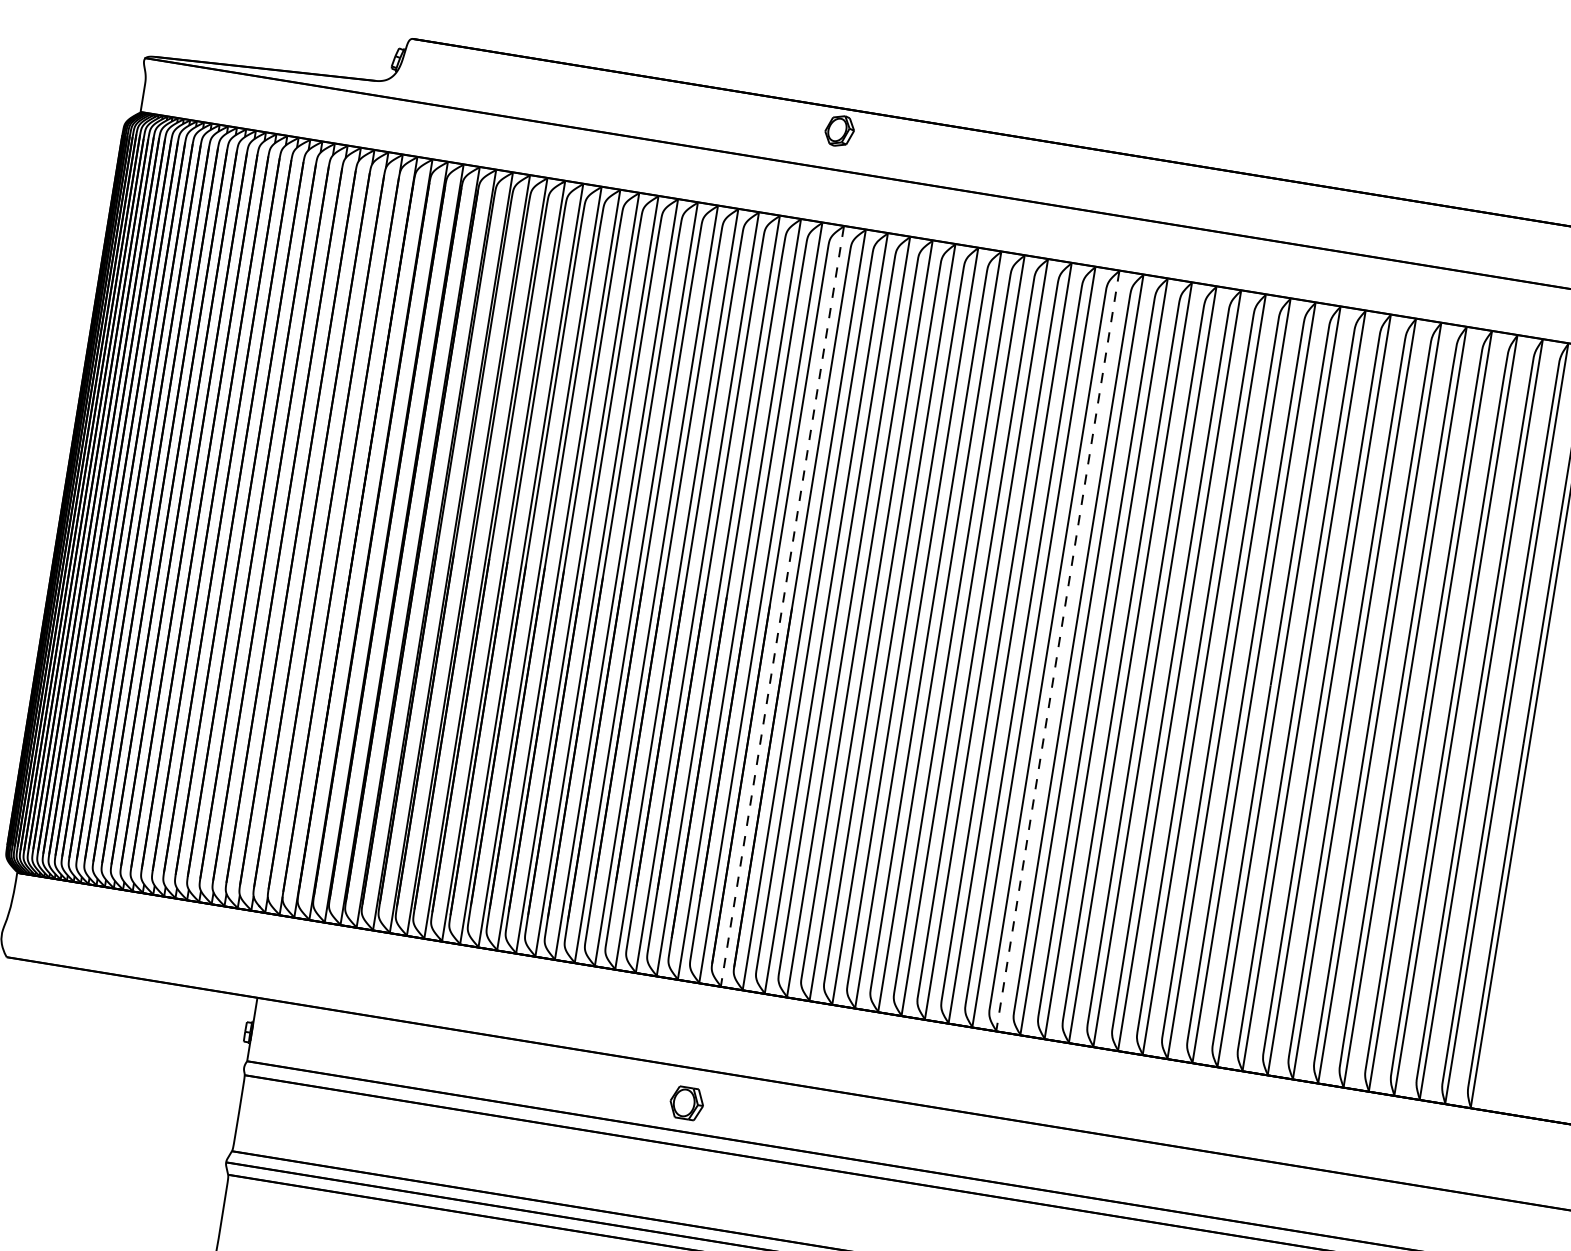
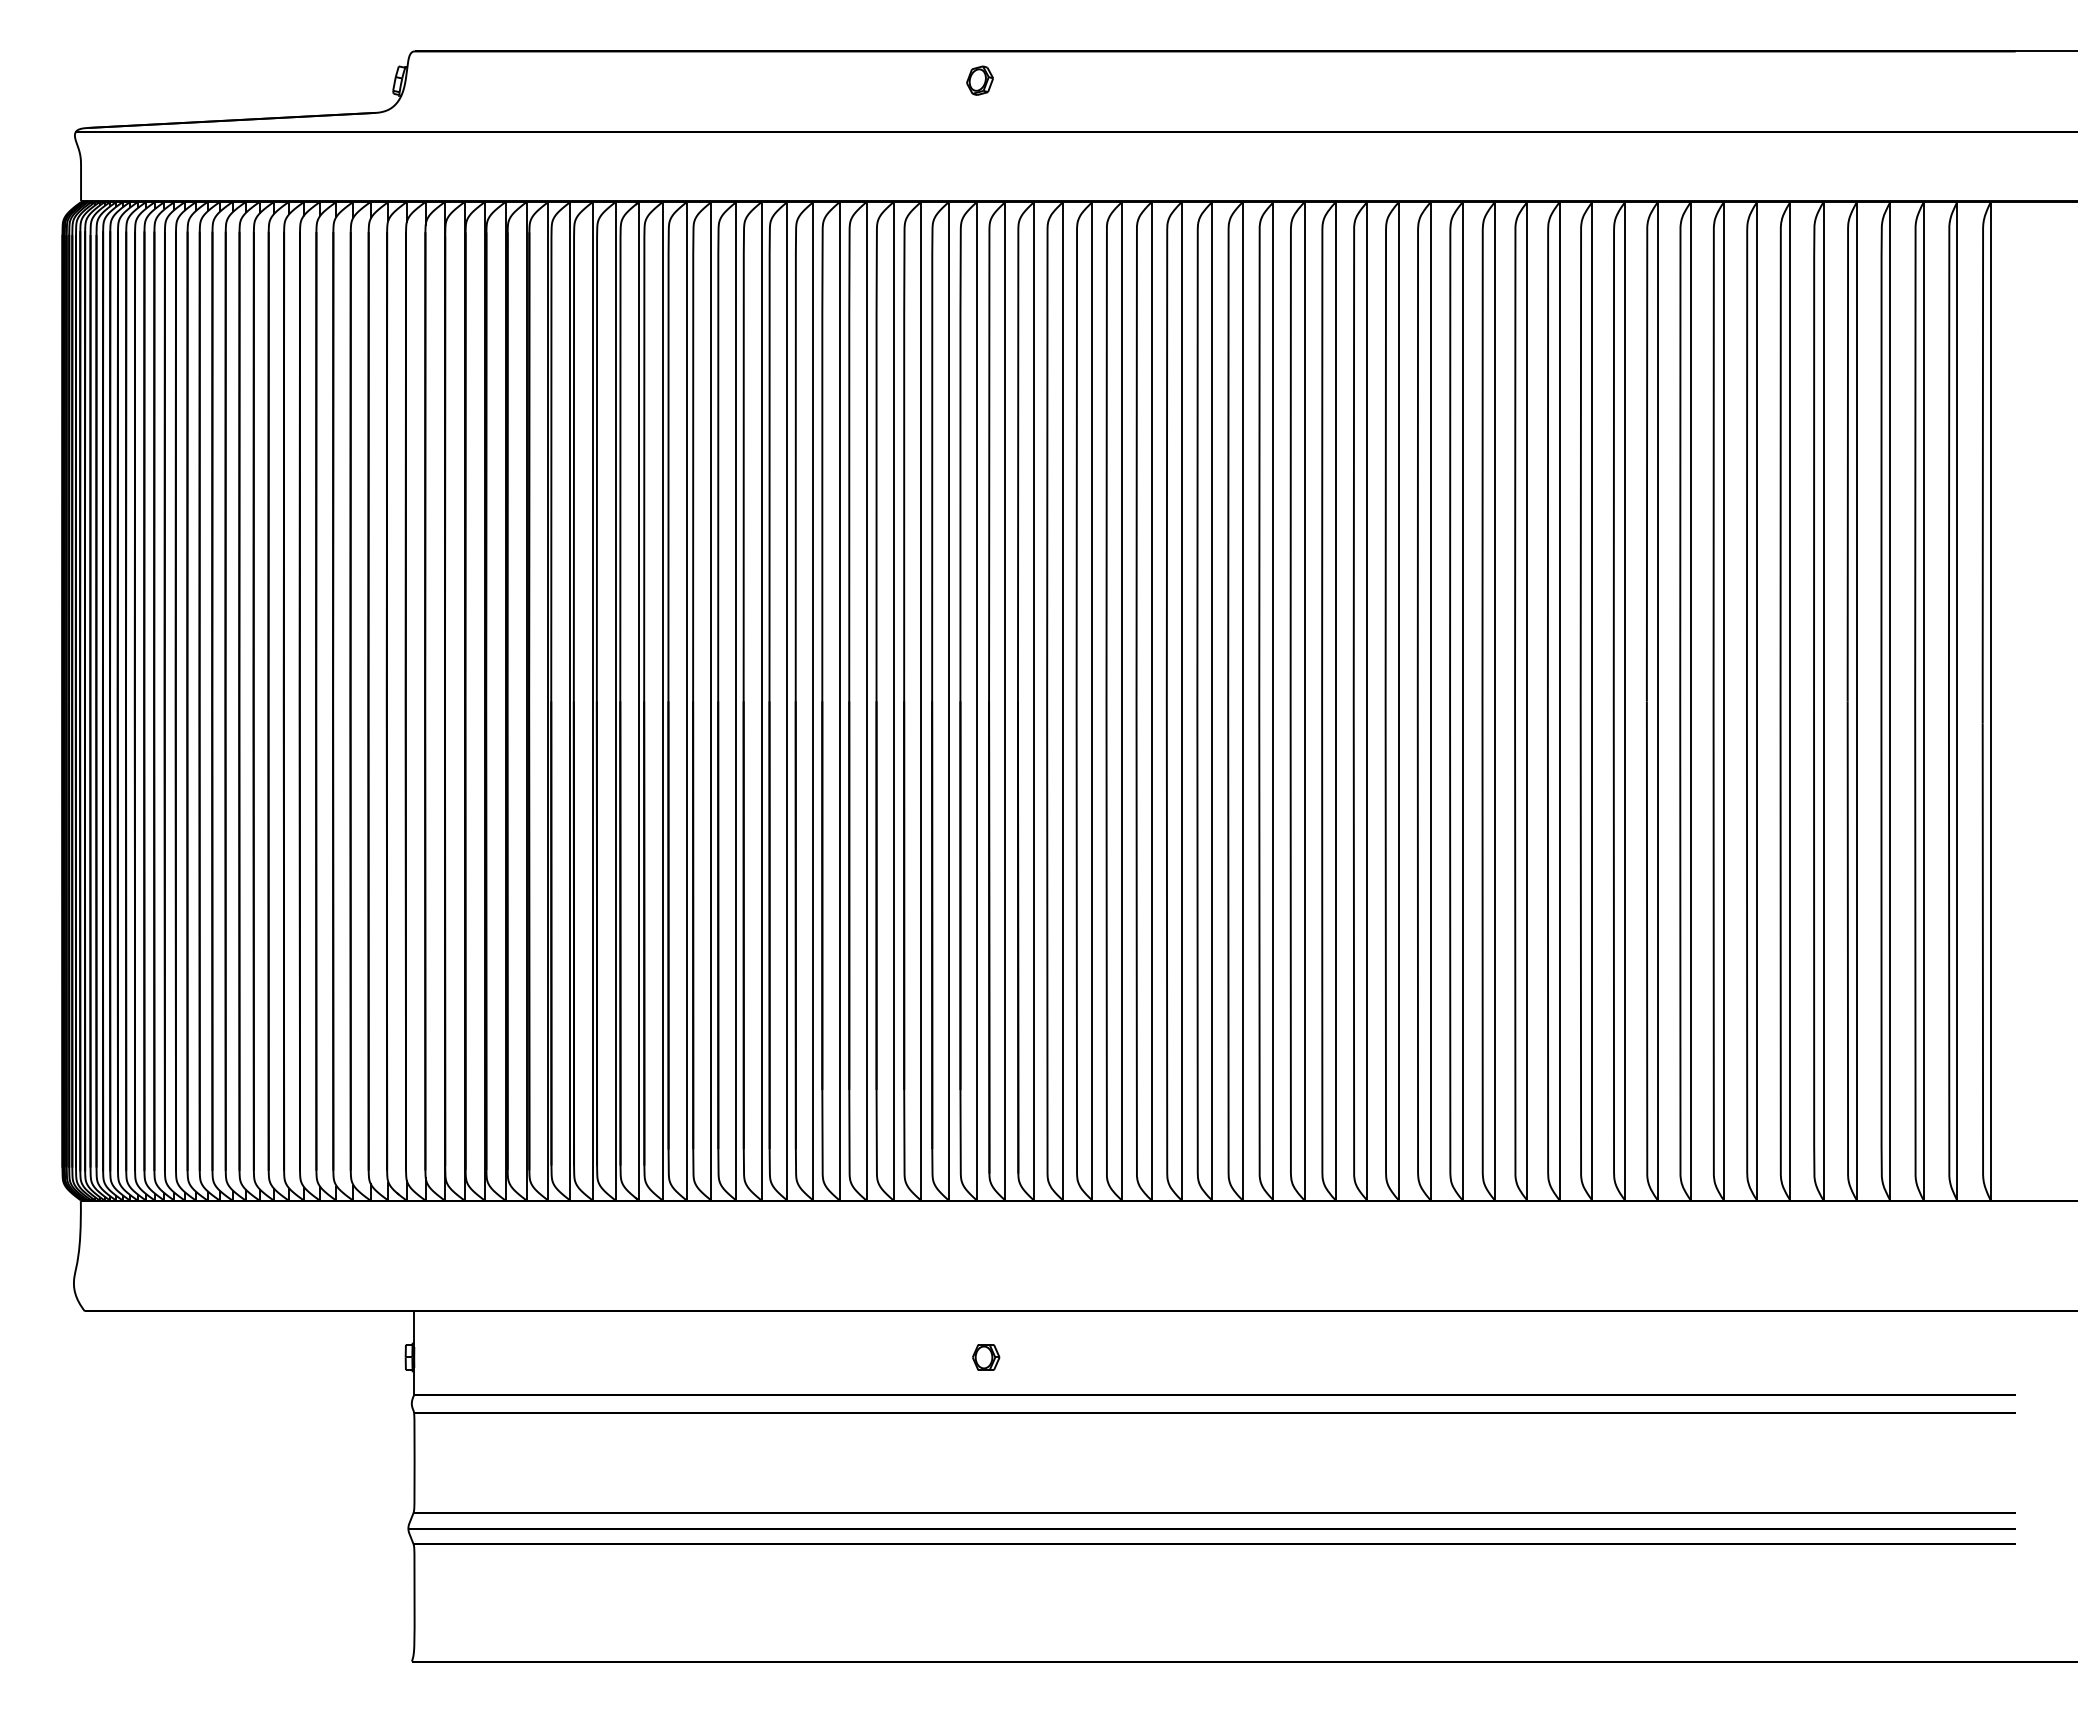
part: (839, 130) -> (979, 80), size x0.71
line: (782, 606) -> (1005, 701), dashed -> solid
line: (1058, 651) -> (1367, 701), dashed -> solid
part: (687, 1103) -> (986, 1357), size x0.62

